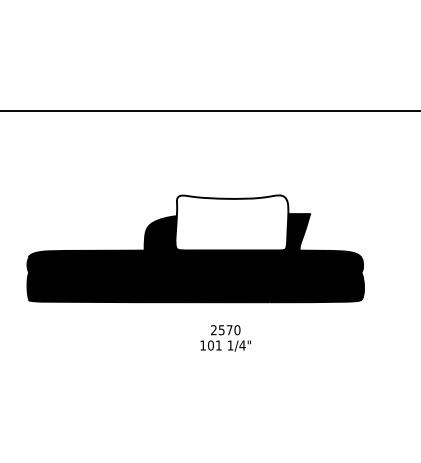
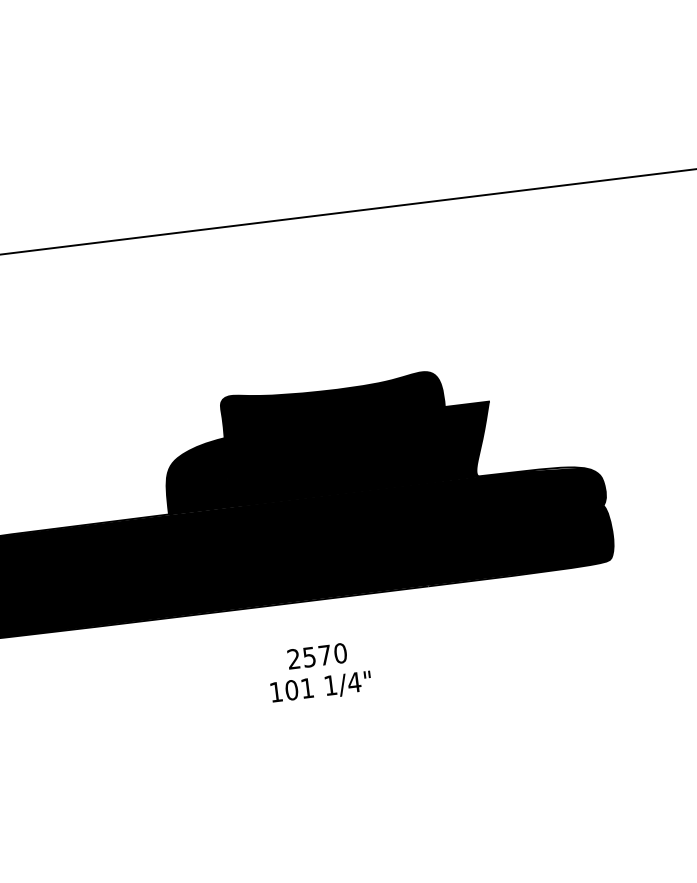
fill: (231, 222) -> (334, 437), added
text: (225, 338) -> (318, 672), moved

